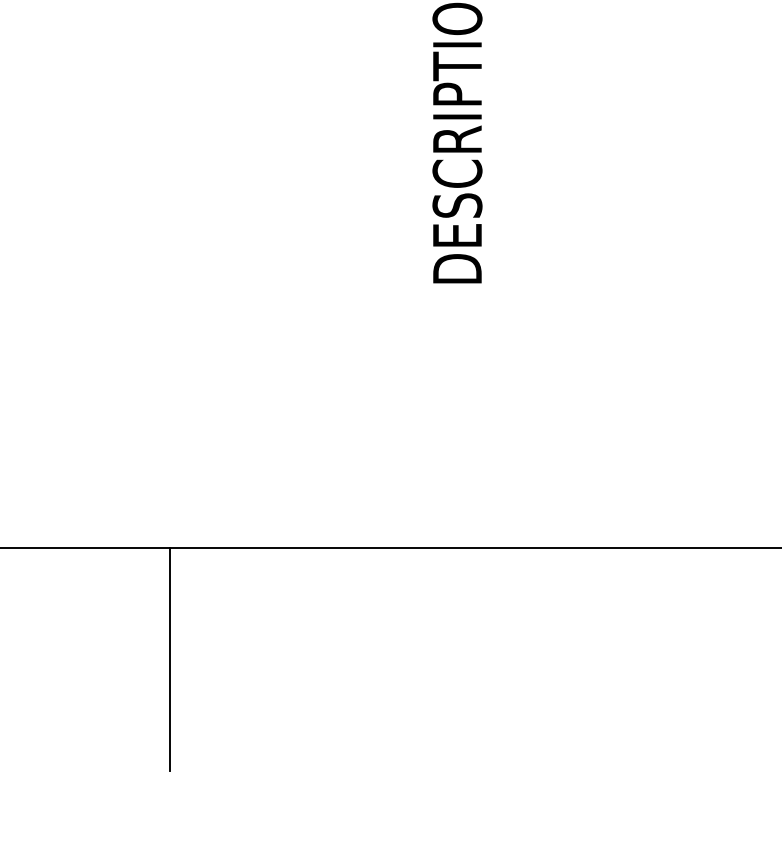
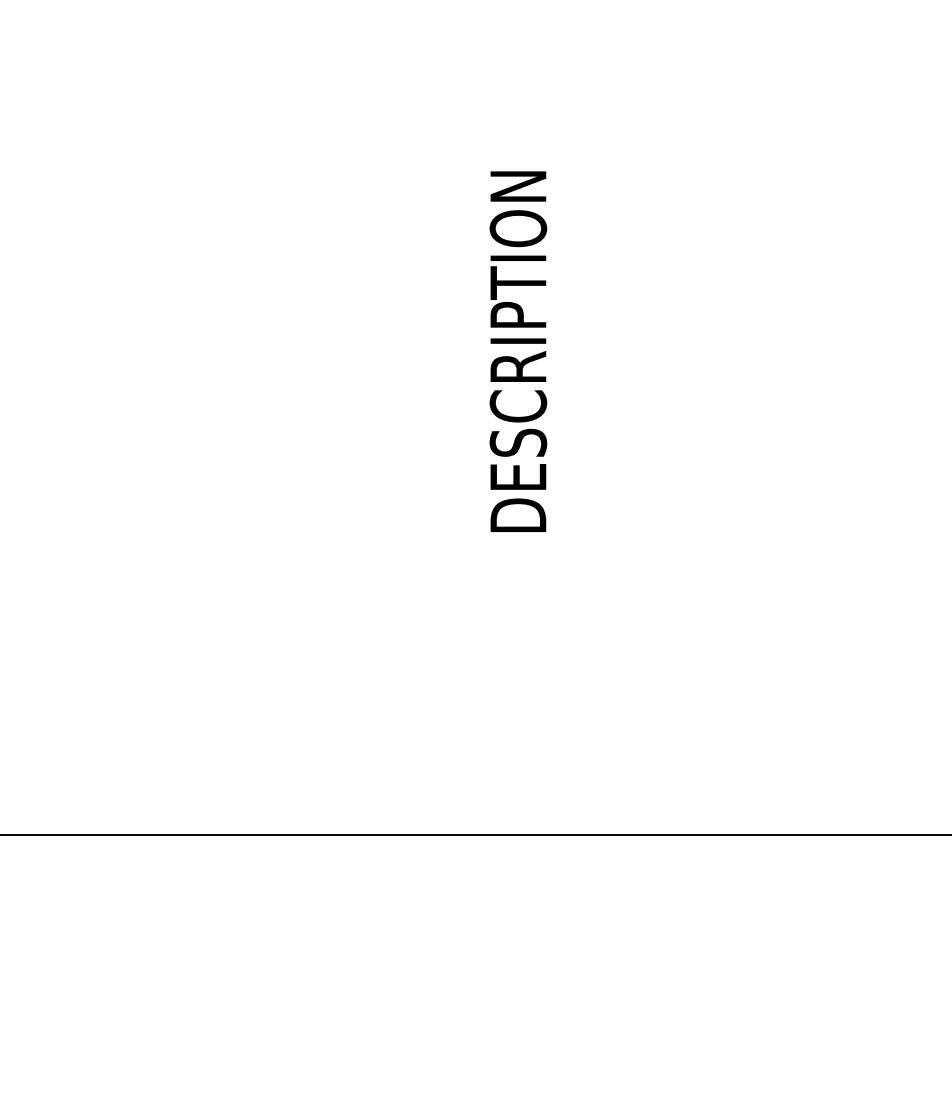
line: (170, 659) -> (188, 963), removed

